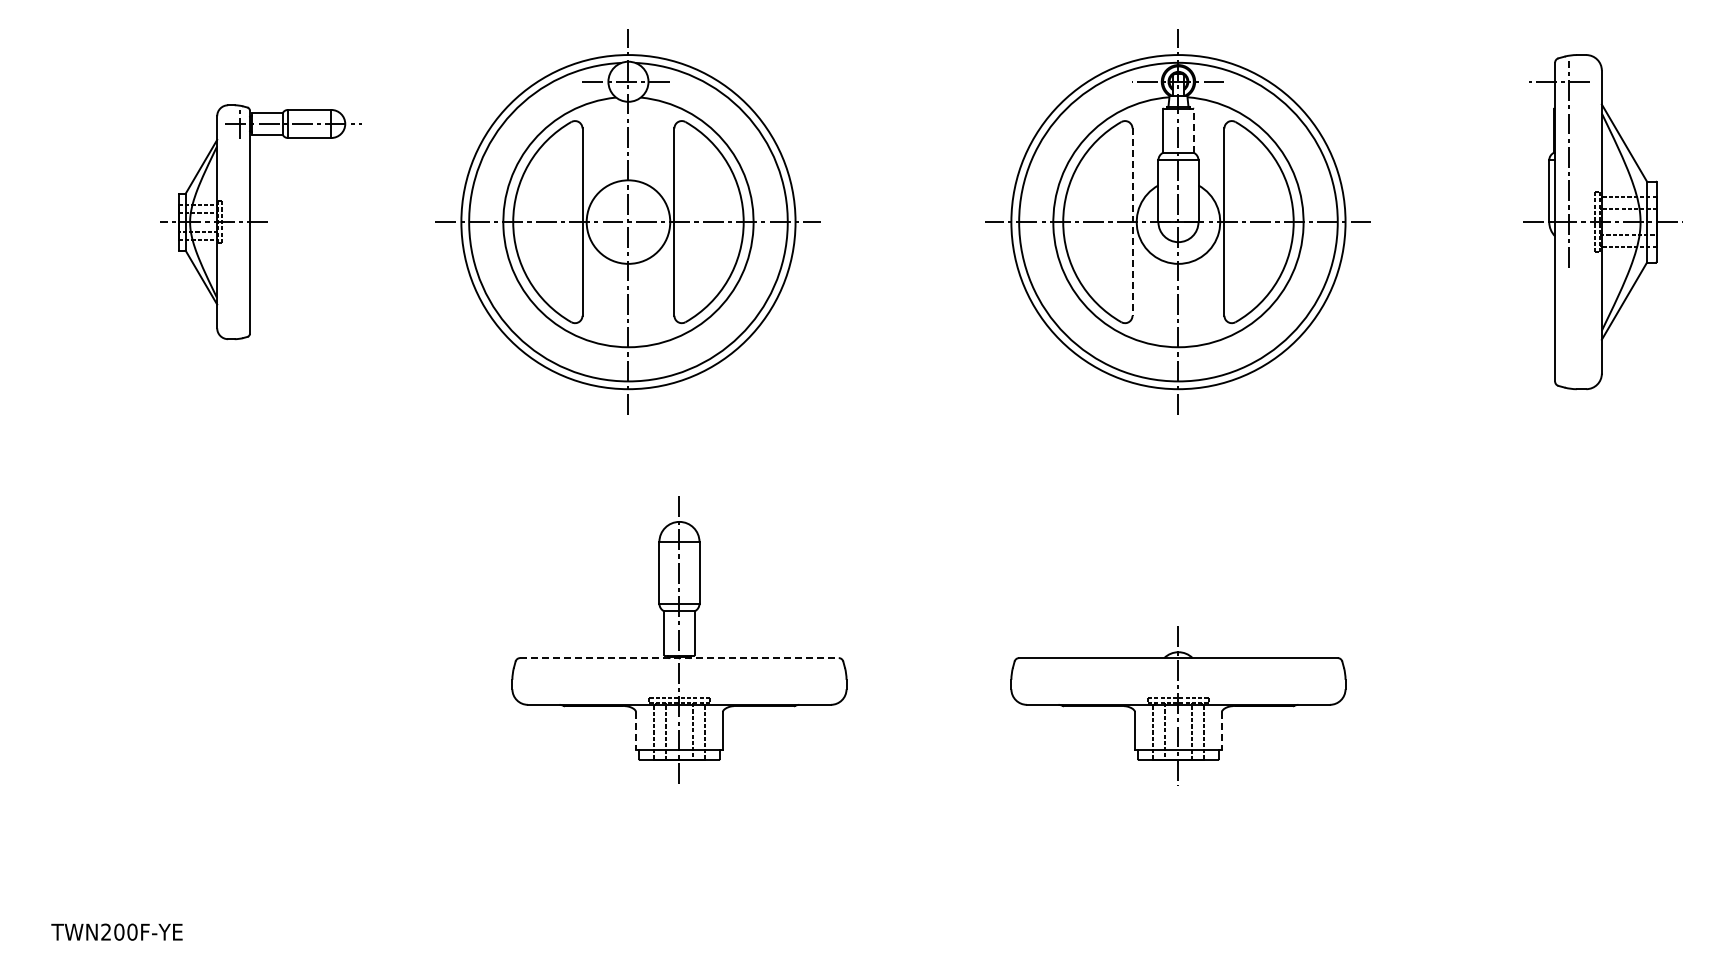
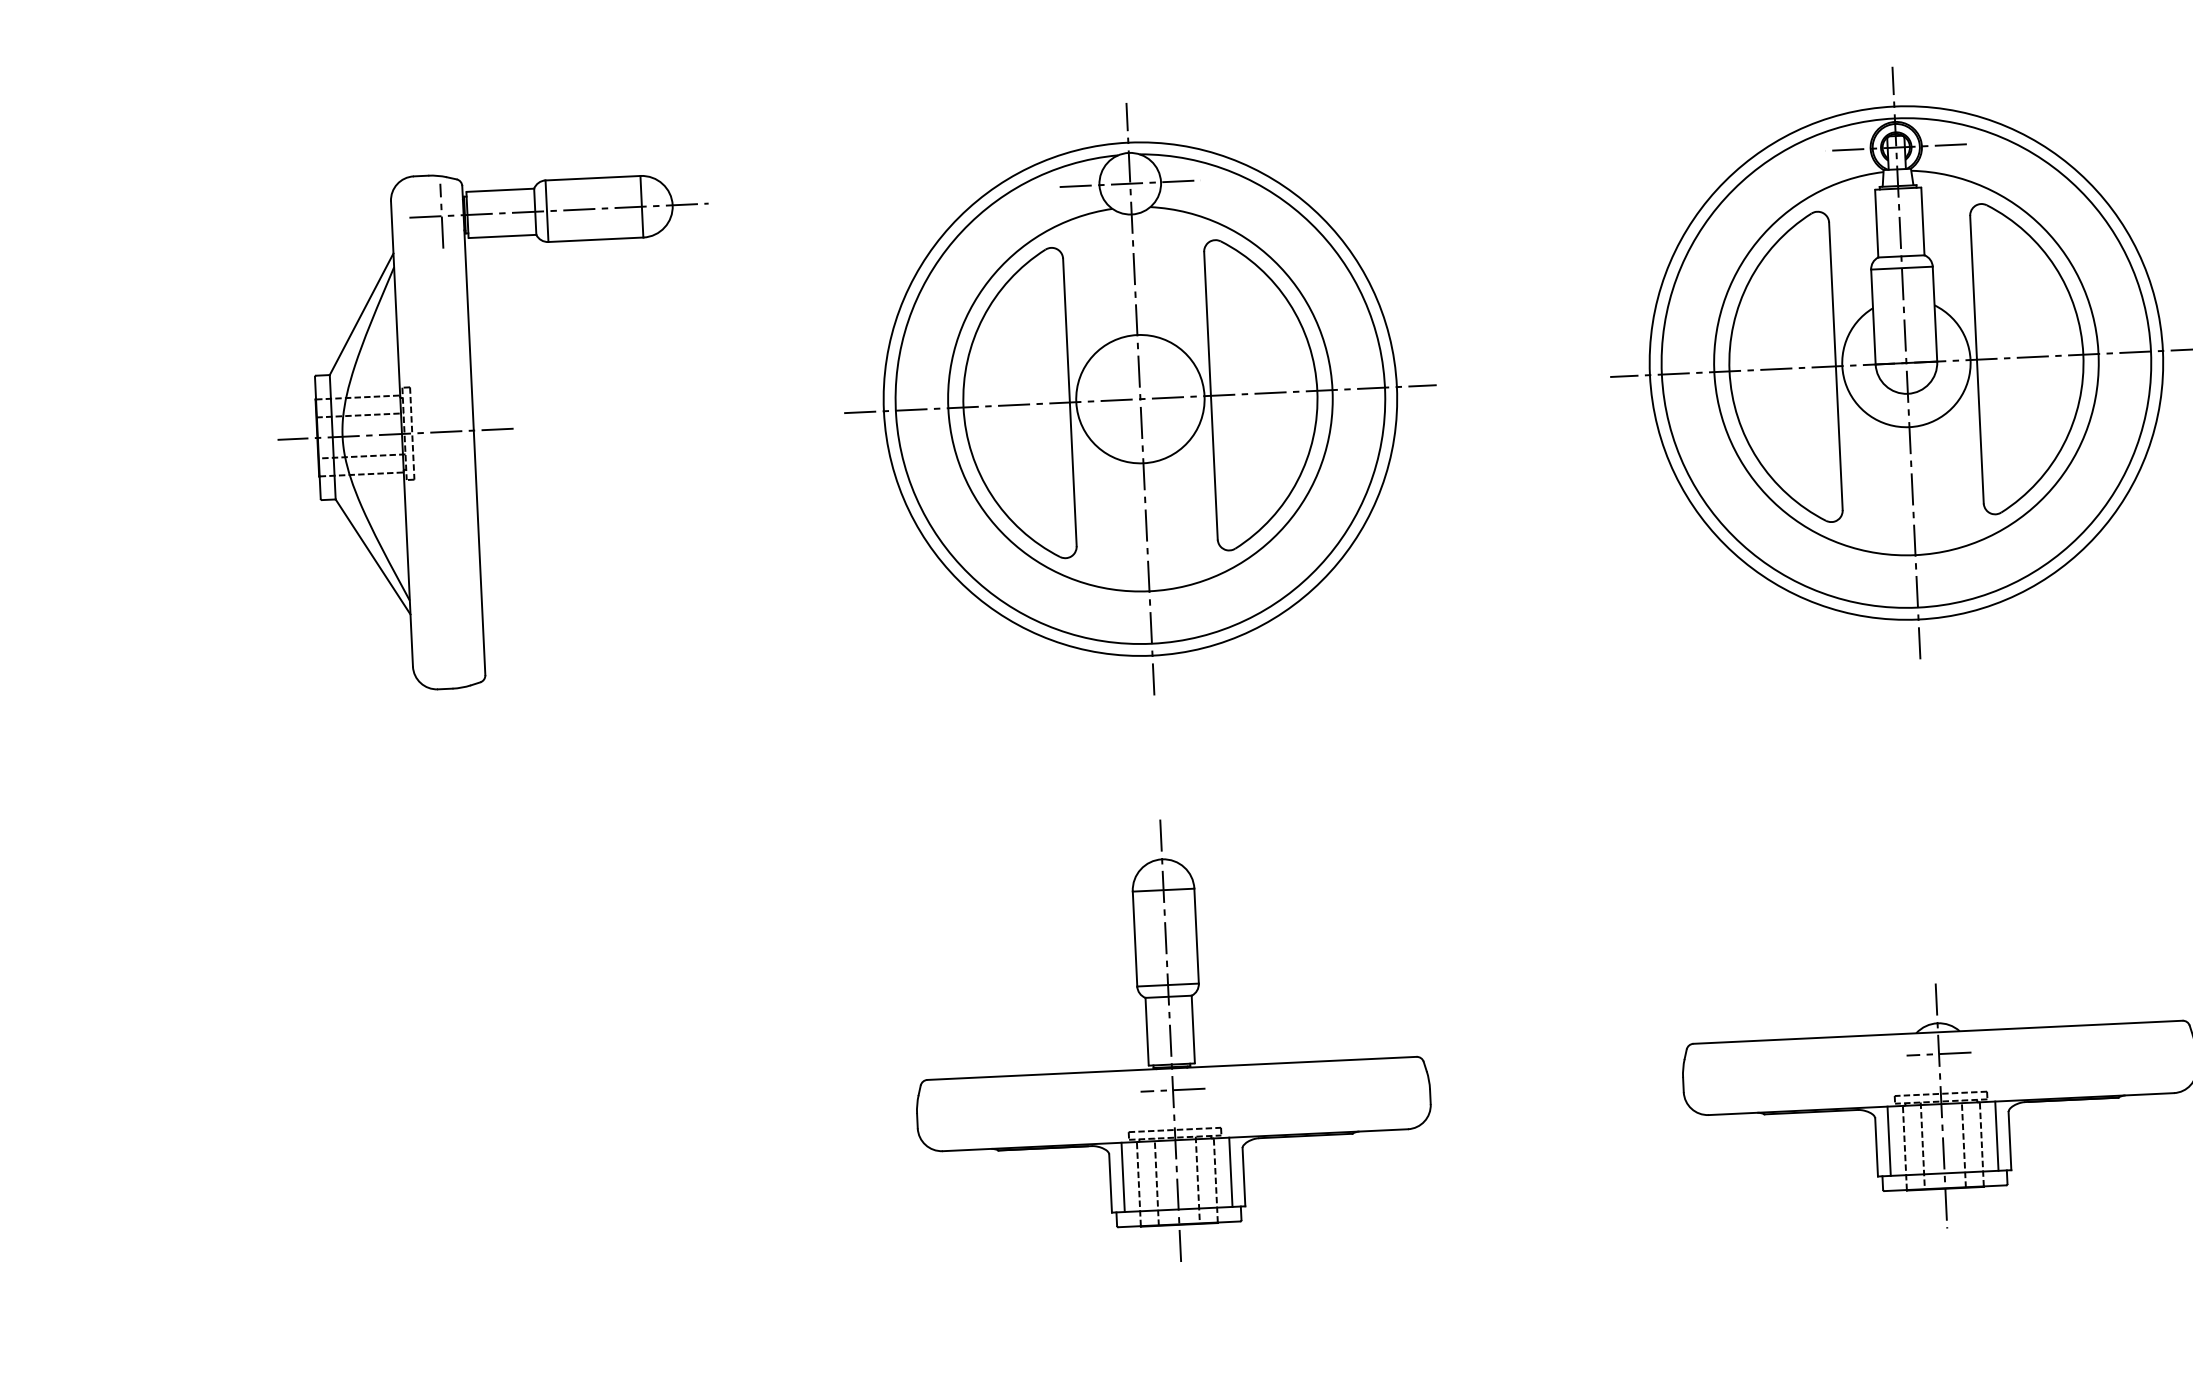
line: (1193, 130) -> (1922, 221), dashed -> solid
part: (627, 221) -> (1138, 398), moved
part: (260, 222) -> (497, 430), size x1.43
line: (1132, 222) -> (1835, 366), dashed -> solid
line: (679, 658) -> (1172, 1069), dashed -> solid
line: (679, 672) -> (1173, 1090), added
line: (1178, 672) -> (1939, 1054), added
line: (644, 726) -> (1123, 1175), added
line: (714, 726) -> (1230, 1170), added
line: (1143, 726) -> (1889, 1139), added
line: (1213, 726) -> (1996, 1134), added
line: (636, 731) -> (1111, 1184), dashed -> solid
line: (1221, 731) -> (2009, 1141), dashed -> solid

